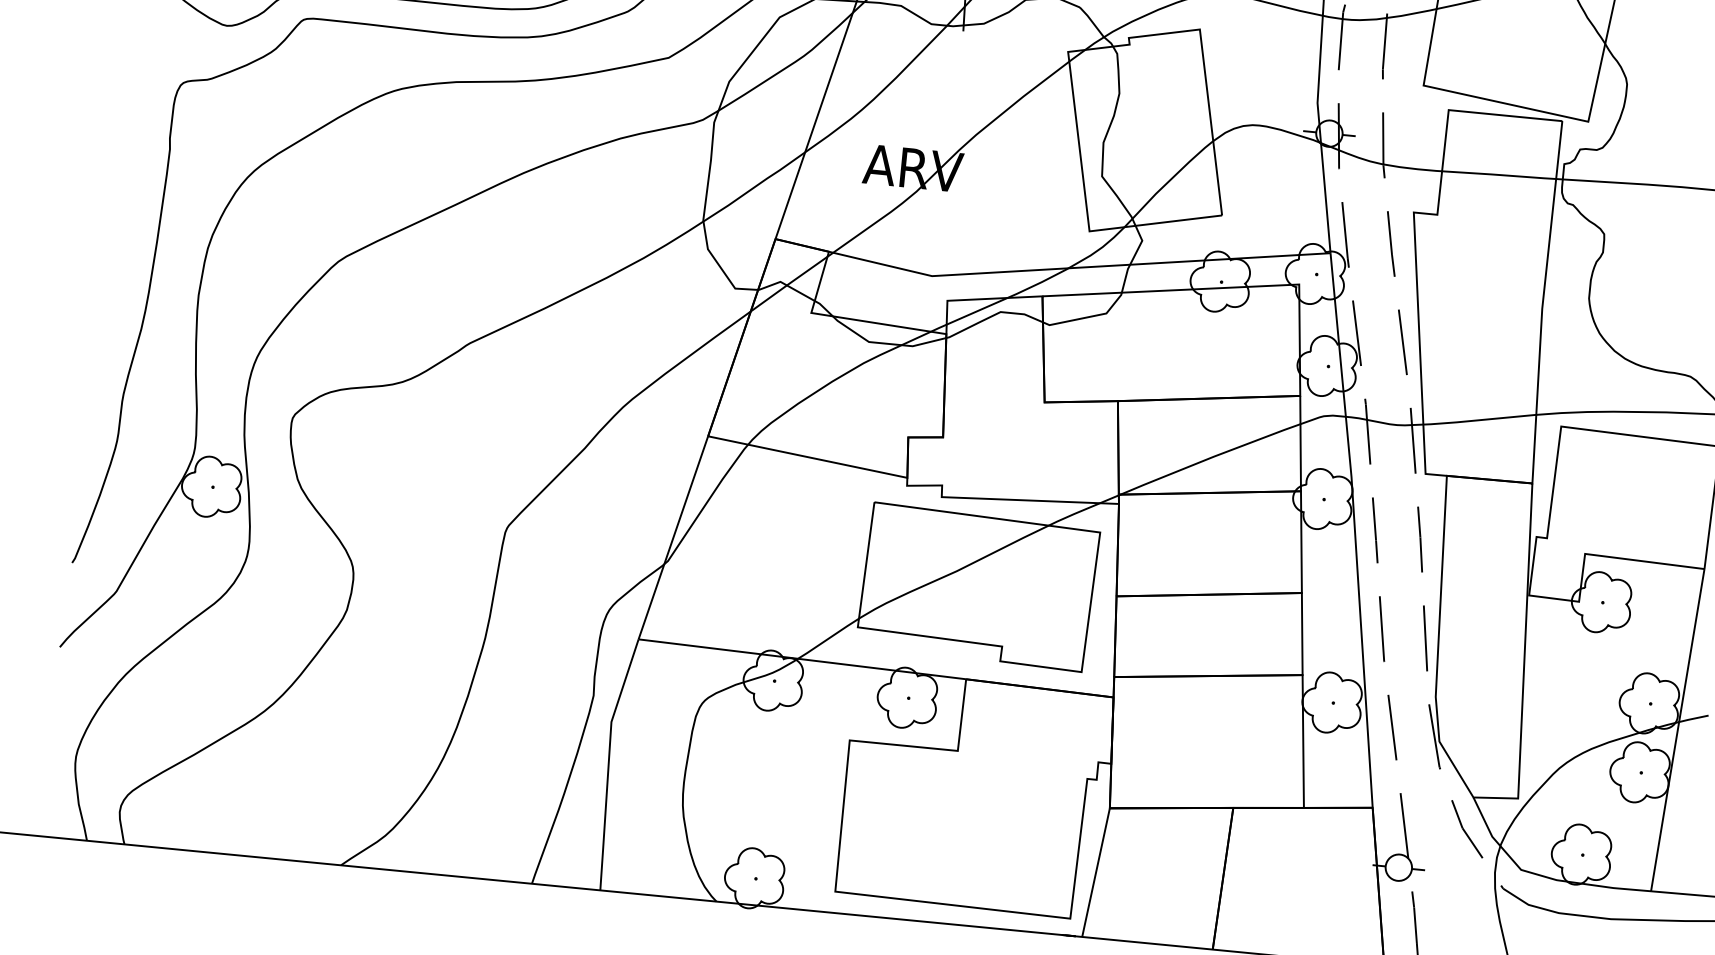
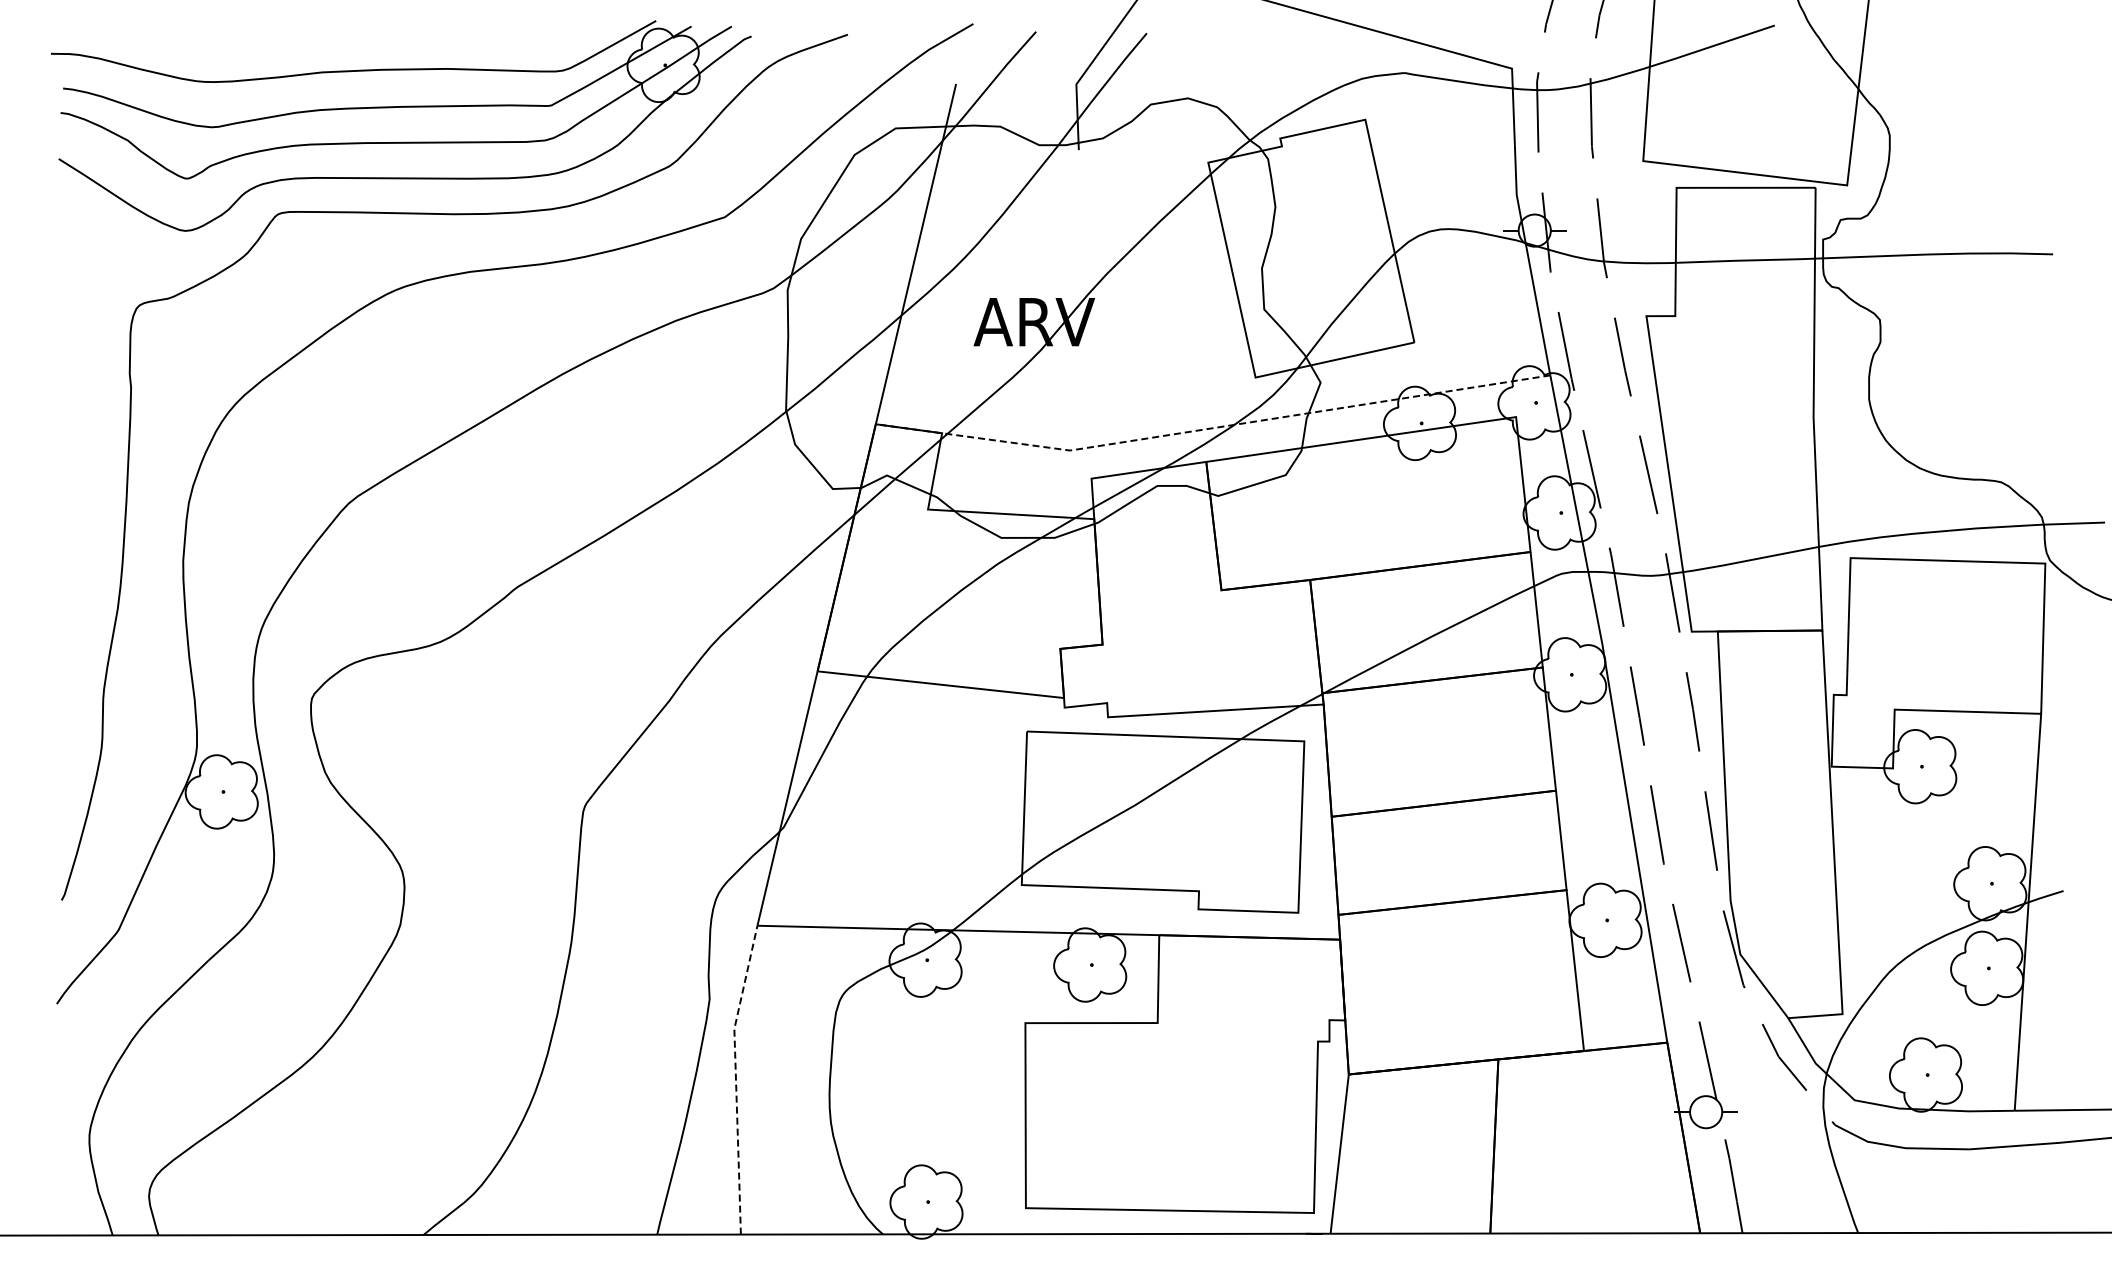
line: (1050, 269) -> (1212, 428), solid -> dashed
line: (608, 762) -> (735, 1078), solid -> dashed

